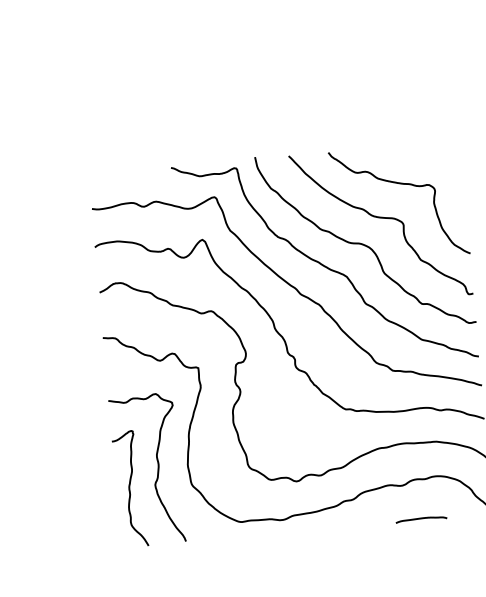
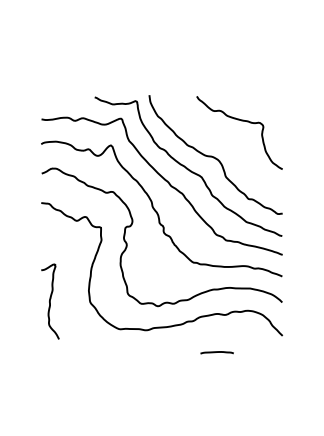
curve: (381, 219) -> (227, 142), removed
curve: (156, 469) -> (68, 290), removed
line: (420, 519) -> (216, 352), moved

